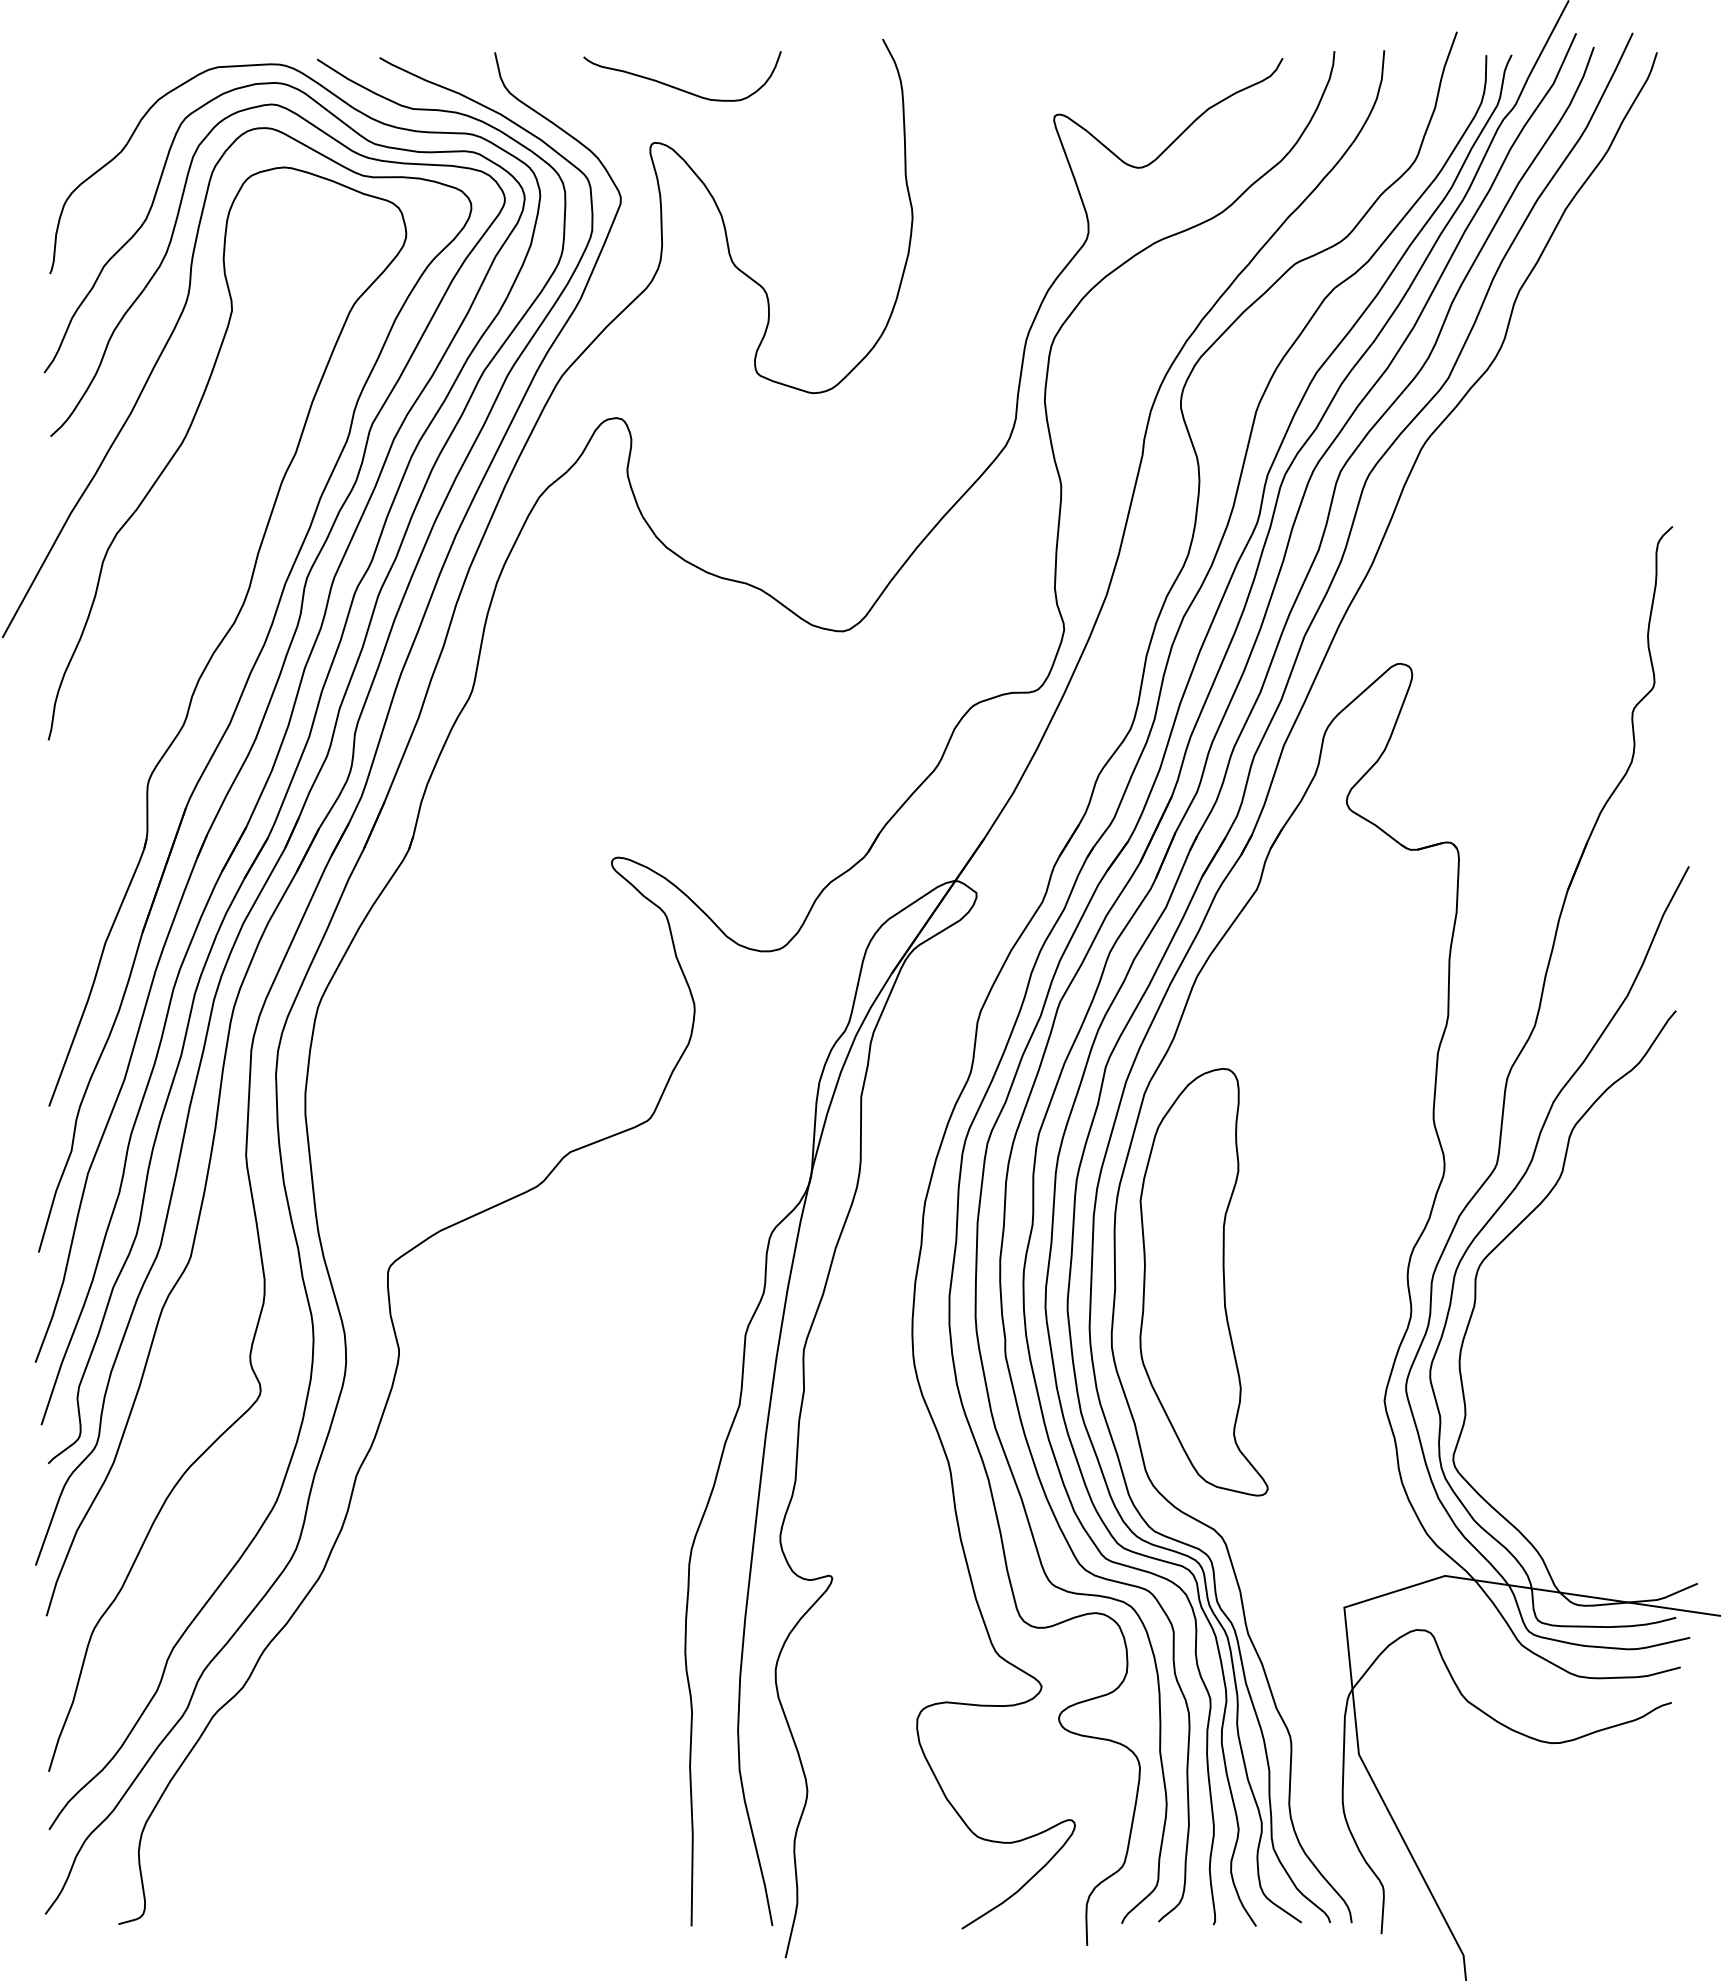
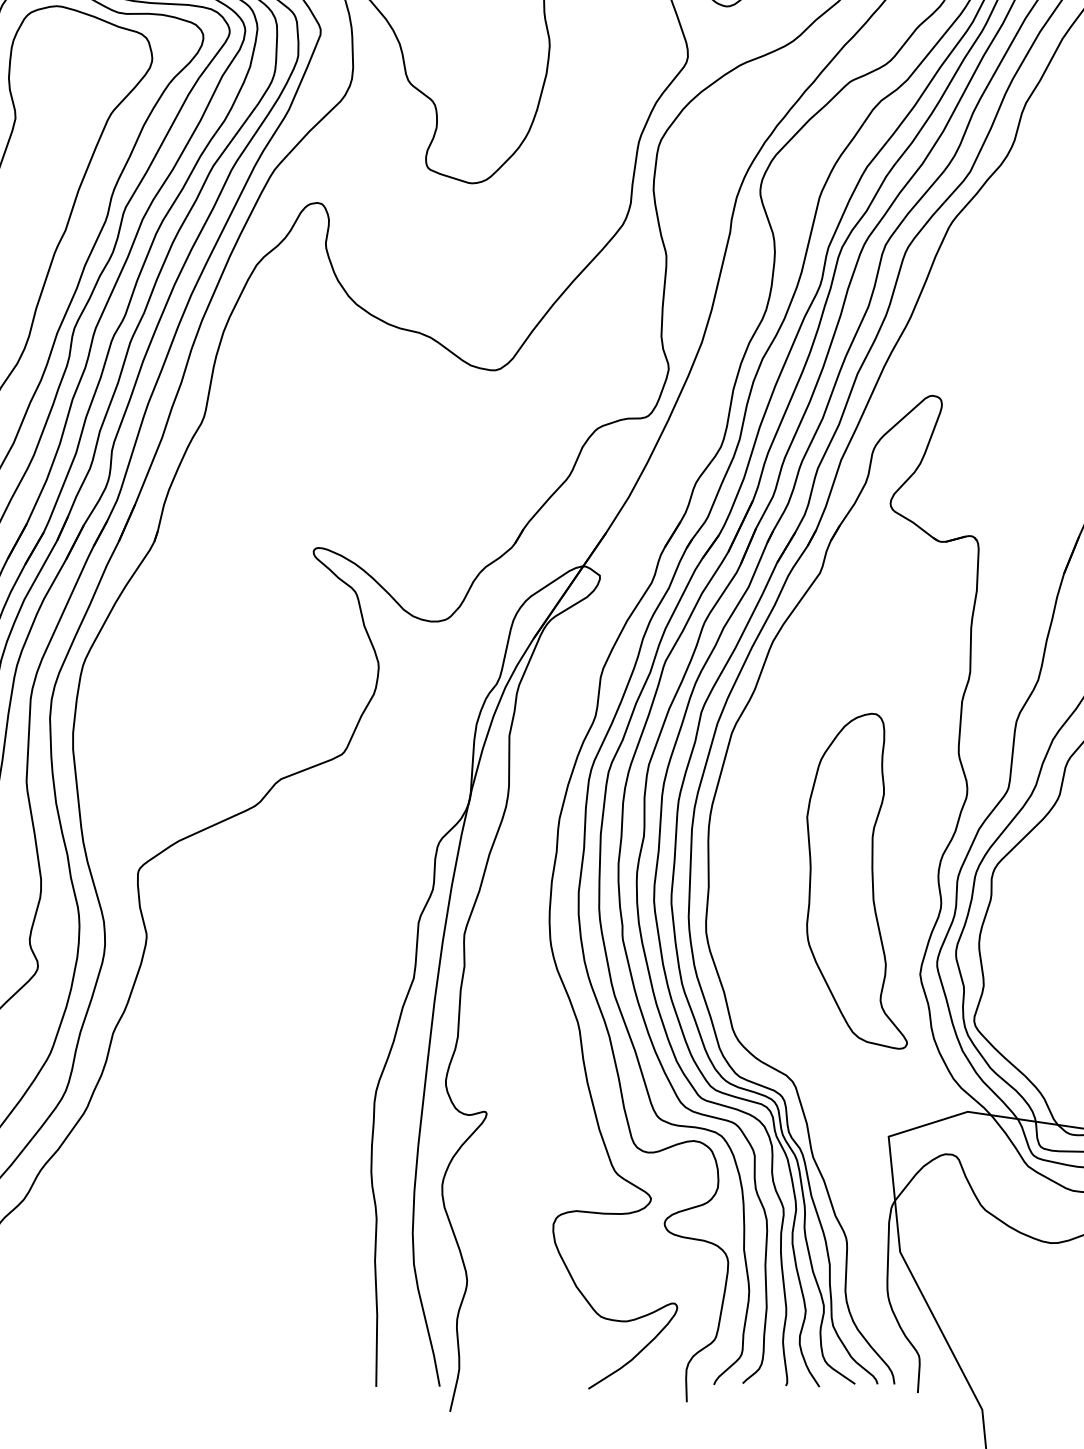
part: (1203, 1282) -> (856, 881), moved

